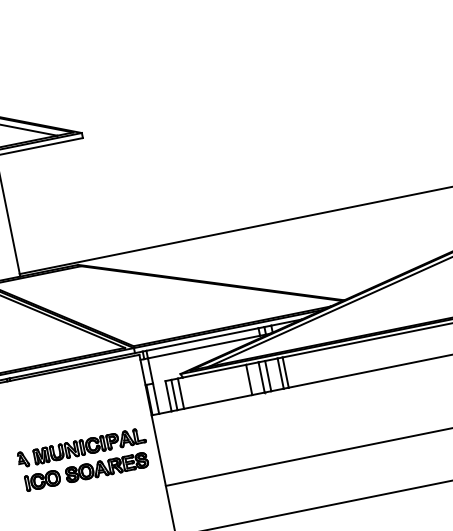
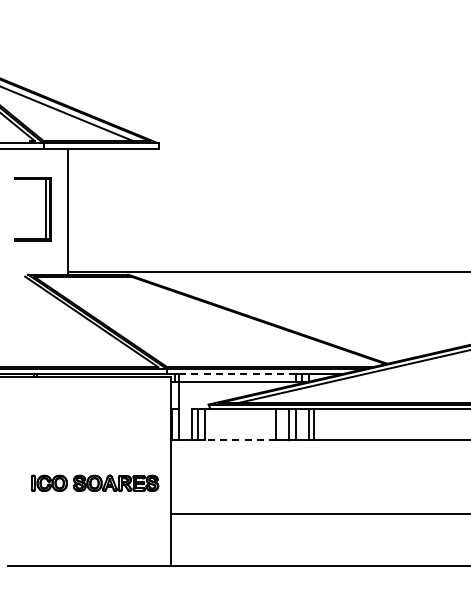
line: (203, 339) -> (238, 374), solid -> dashed
line: (218, 402) -> (240, 440), solid -> dashed
part: (81, 446) -> (94, 457), removed

